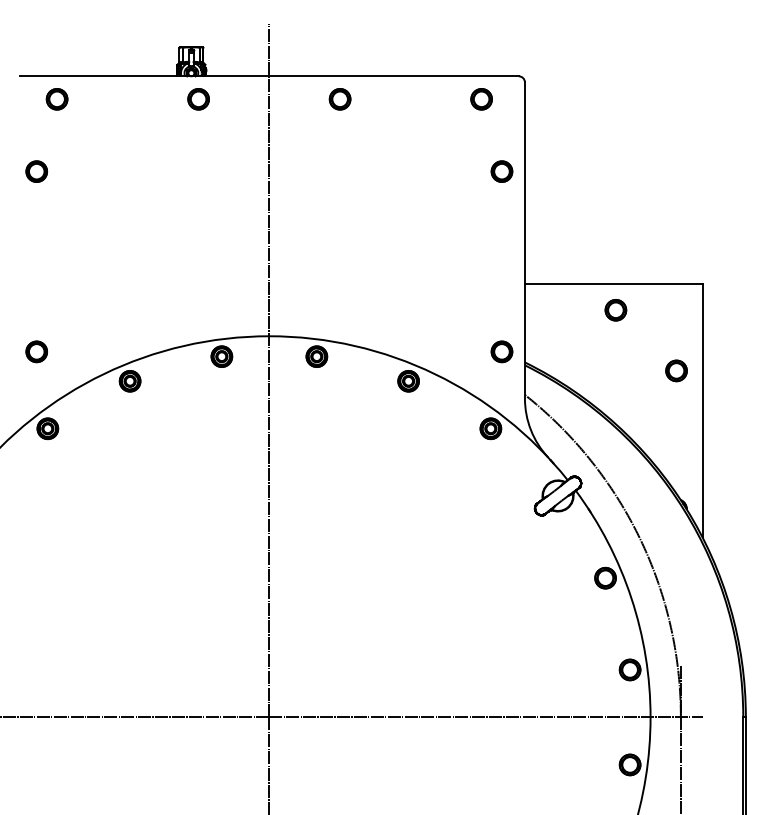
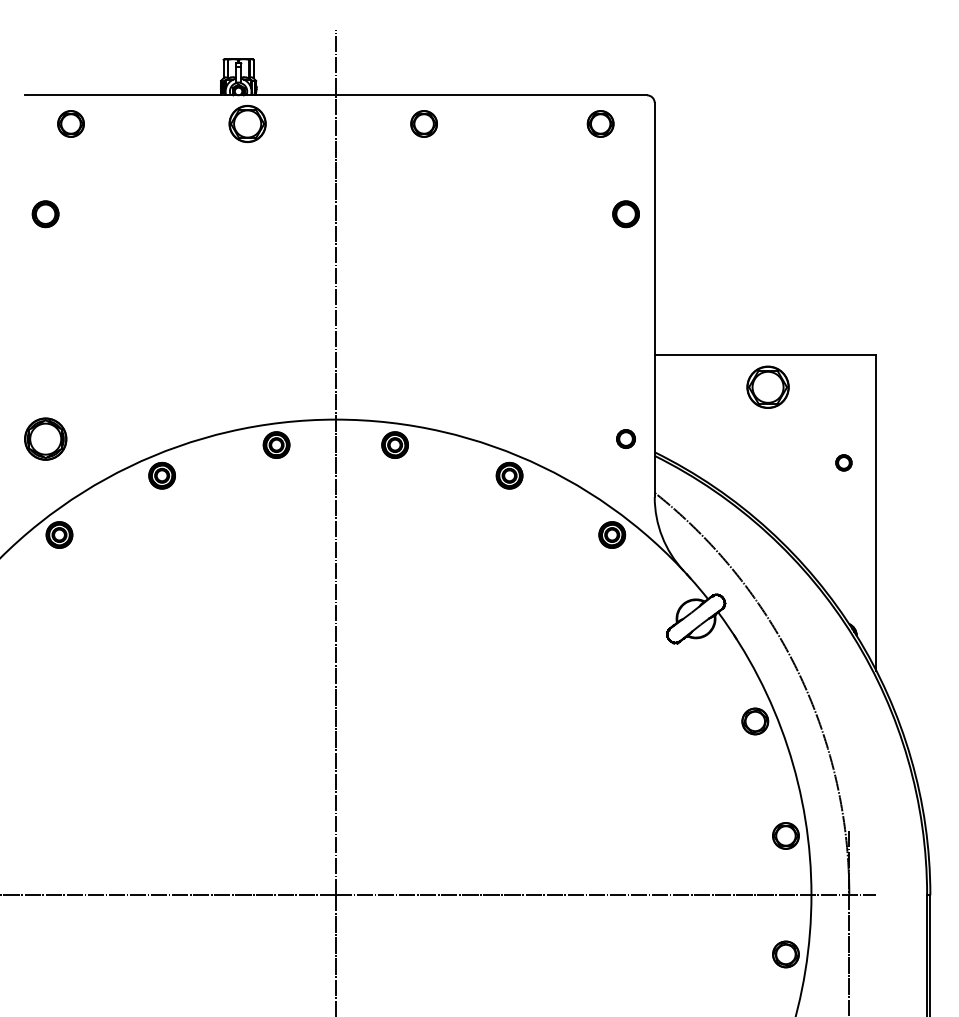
part: (198, 98) -> (247, 123), size x1.4
part: (616, 309) -> (768, 386), size x1.6
part: (36, 351) -> (45, 438), size x1.6
part: (501, 351) -> (625, 438), size x0.7
part: (676, 370) -> (843, 462), size x0.6

